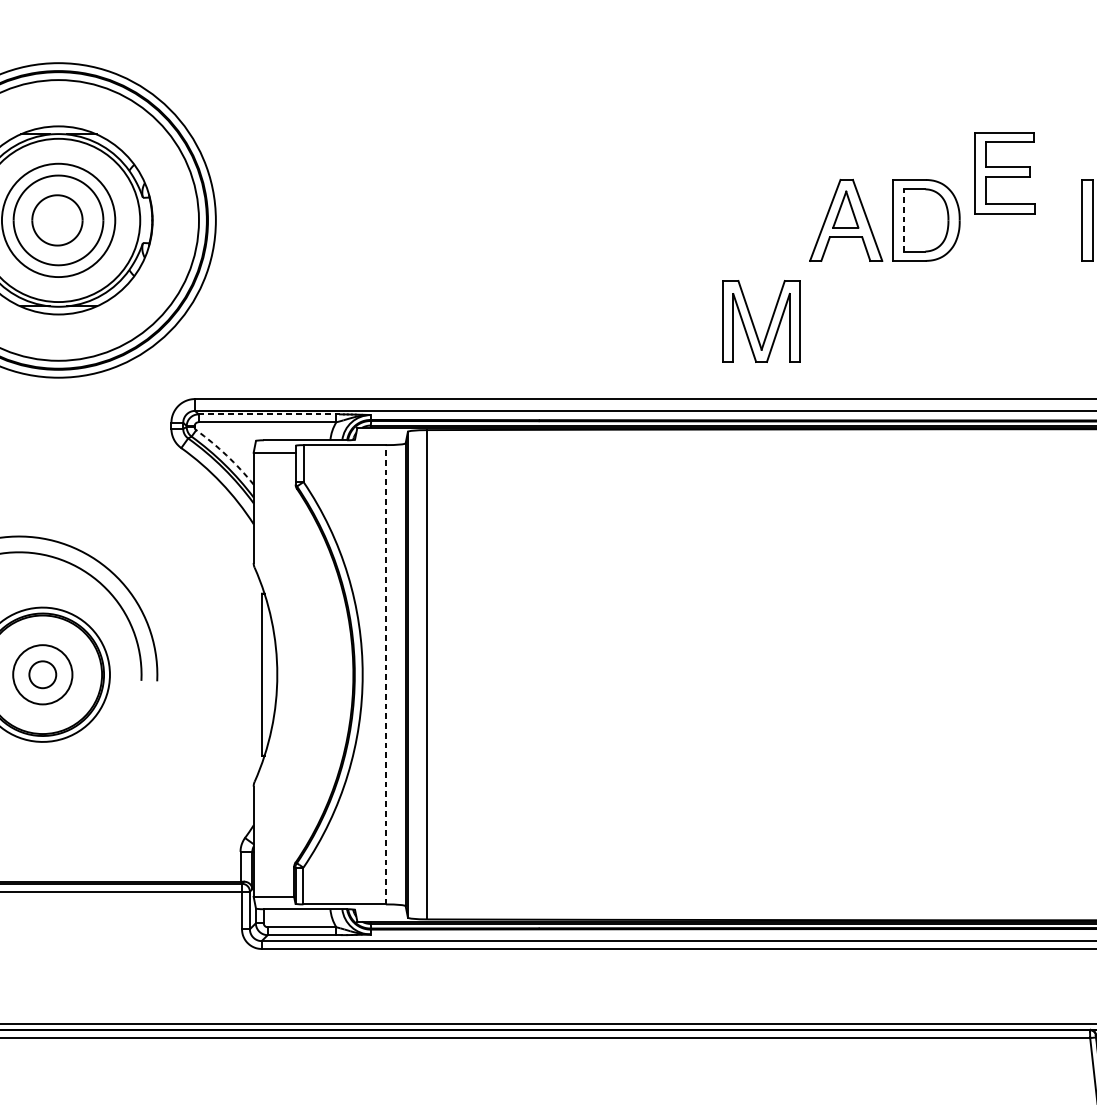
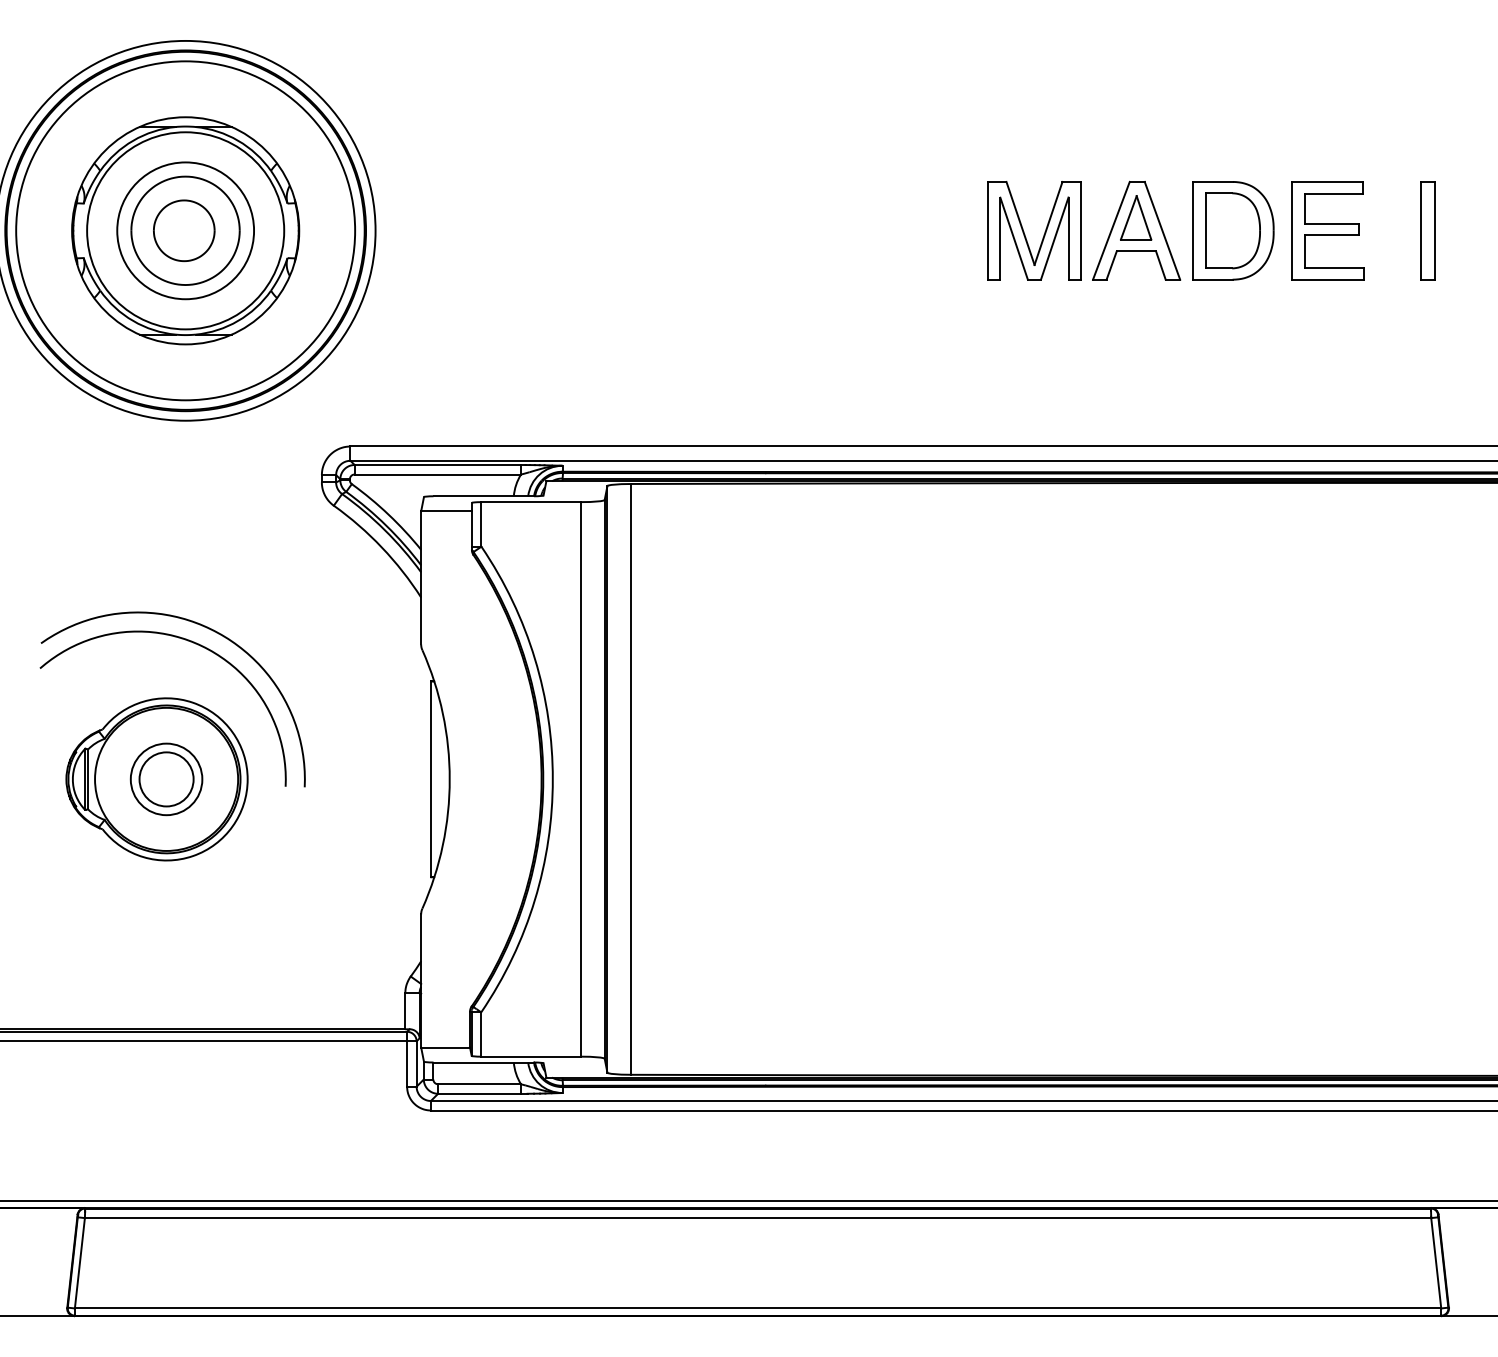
part: (1004, 172) -> (1327, 230), moved
line: (904, 220) -> (1206, 230), dashed -> solid
part: (754, 324) -> (1025, 234), moved
line: (269, 414) -> (440, 465), dashed -> solid
arc: (226, 455) -> (388, 514), dashed -> solid
circle: (42, 674) -> (166, 779), size x1.67
line: (385, 674) -> (580, 778), dashed -> solid

